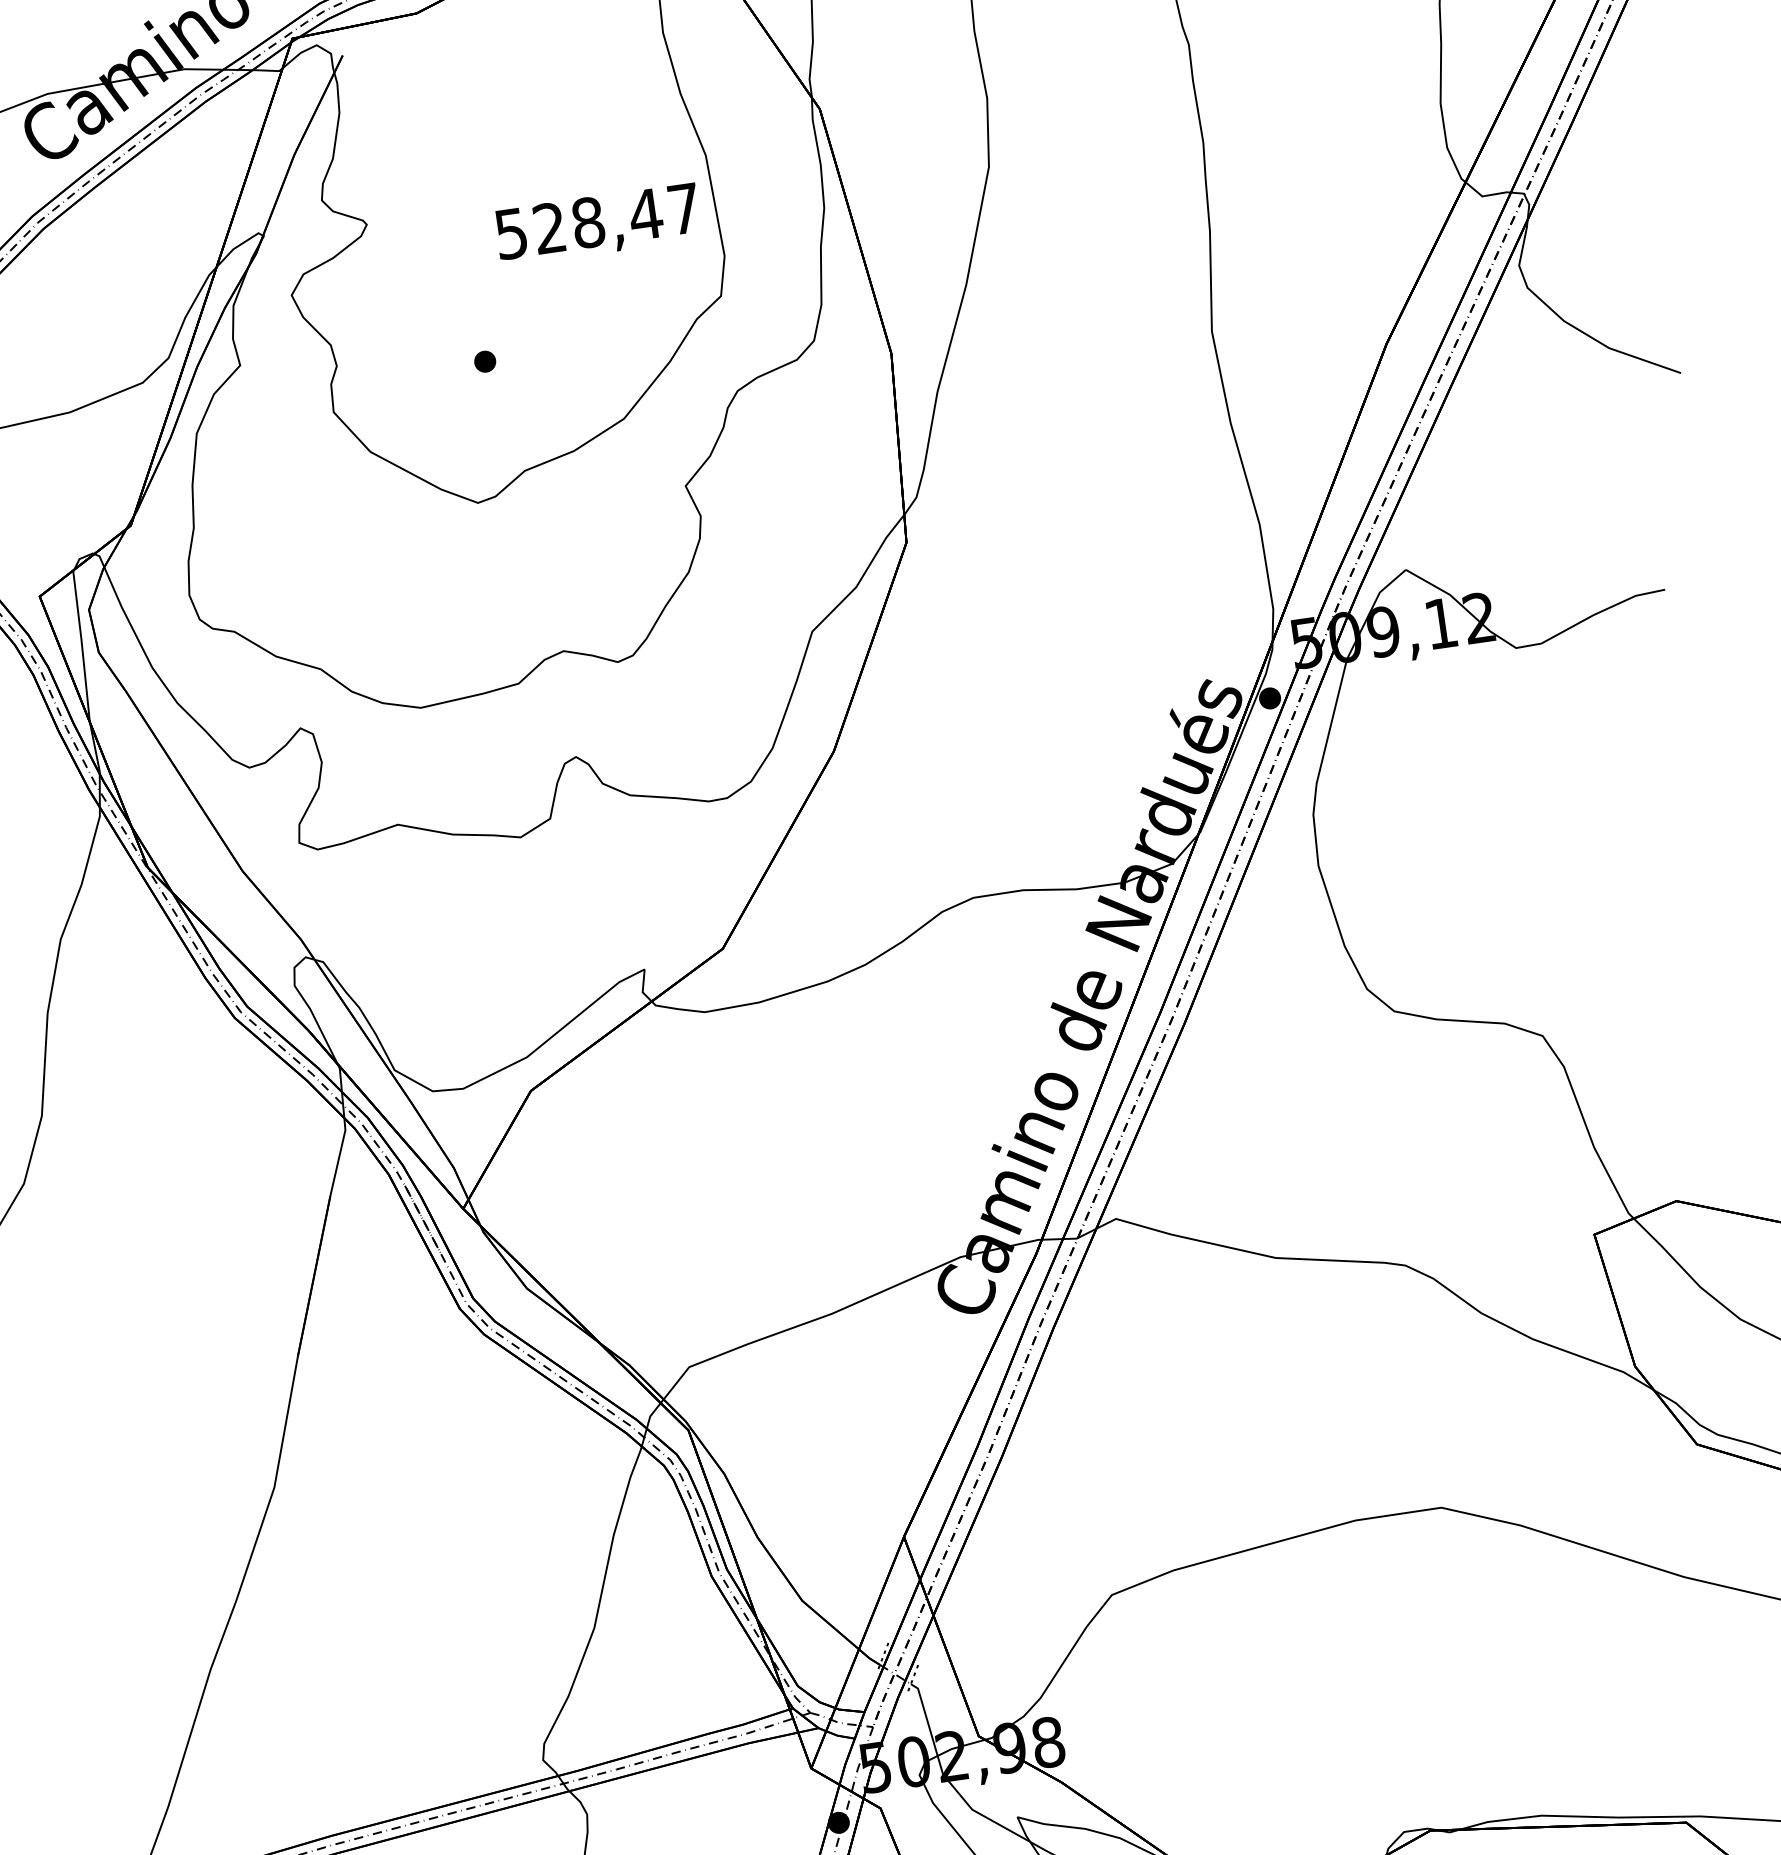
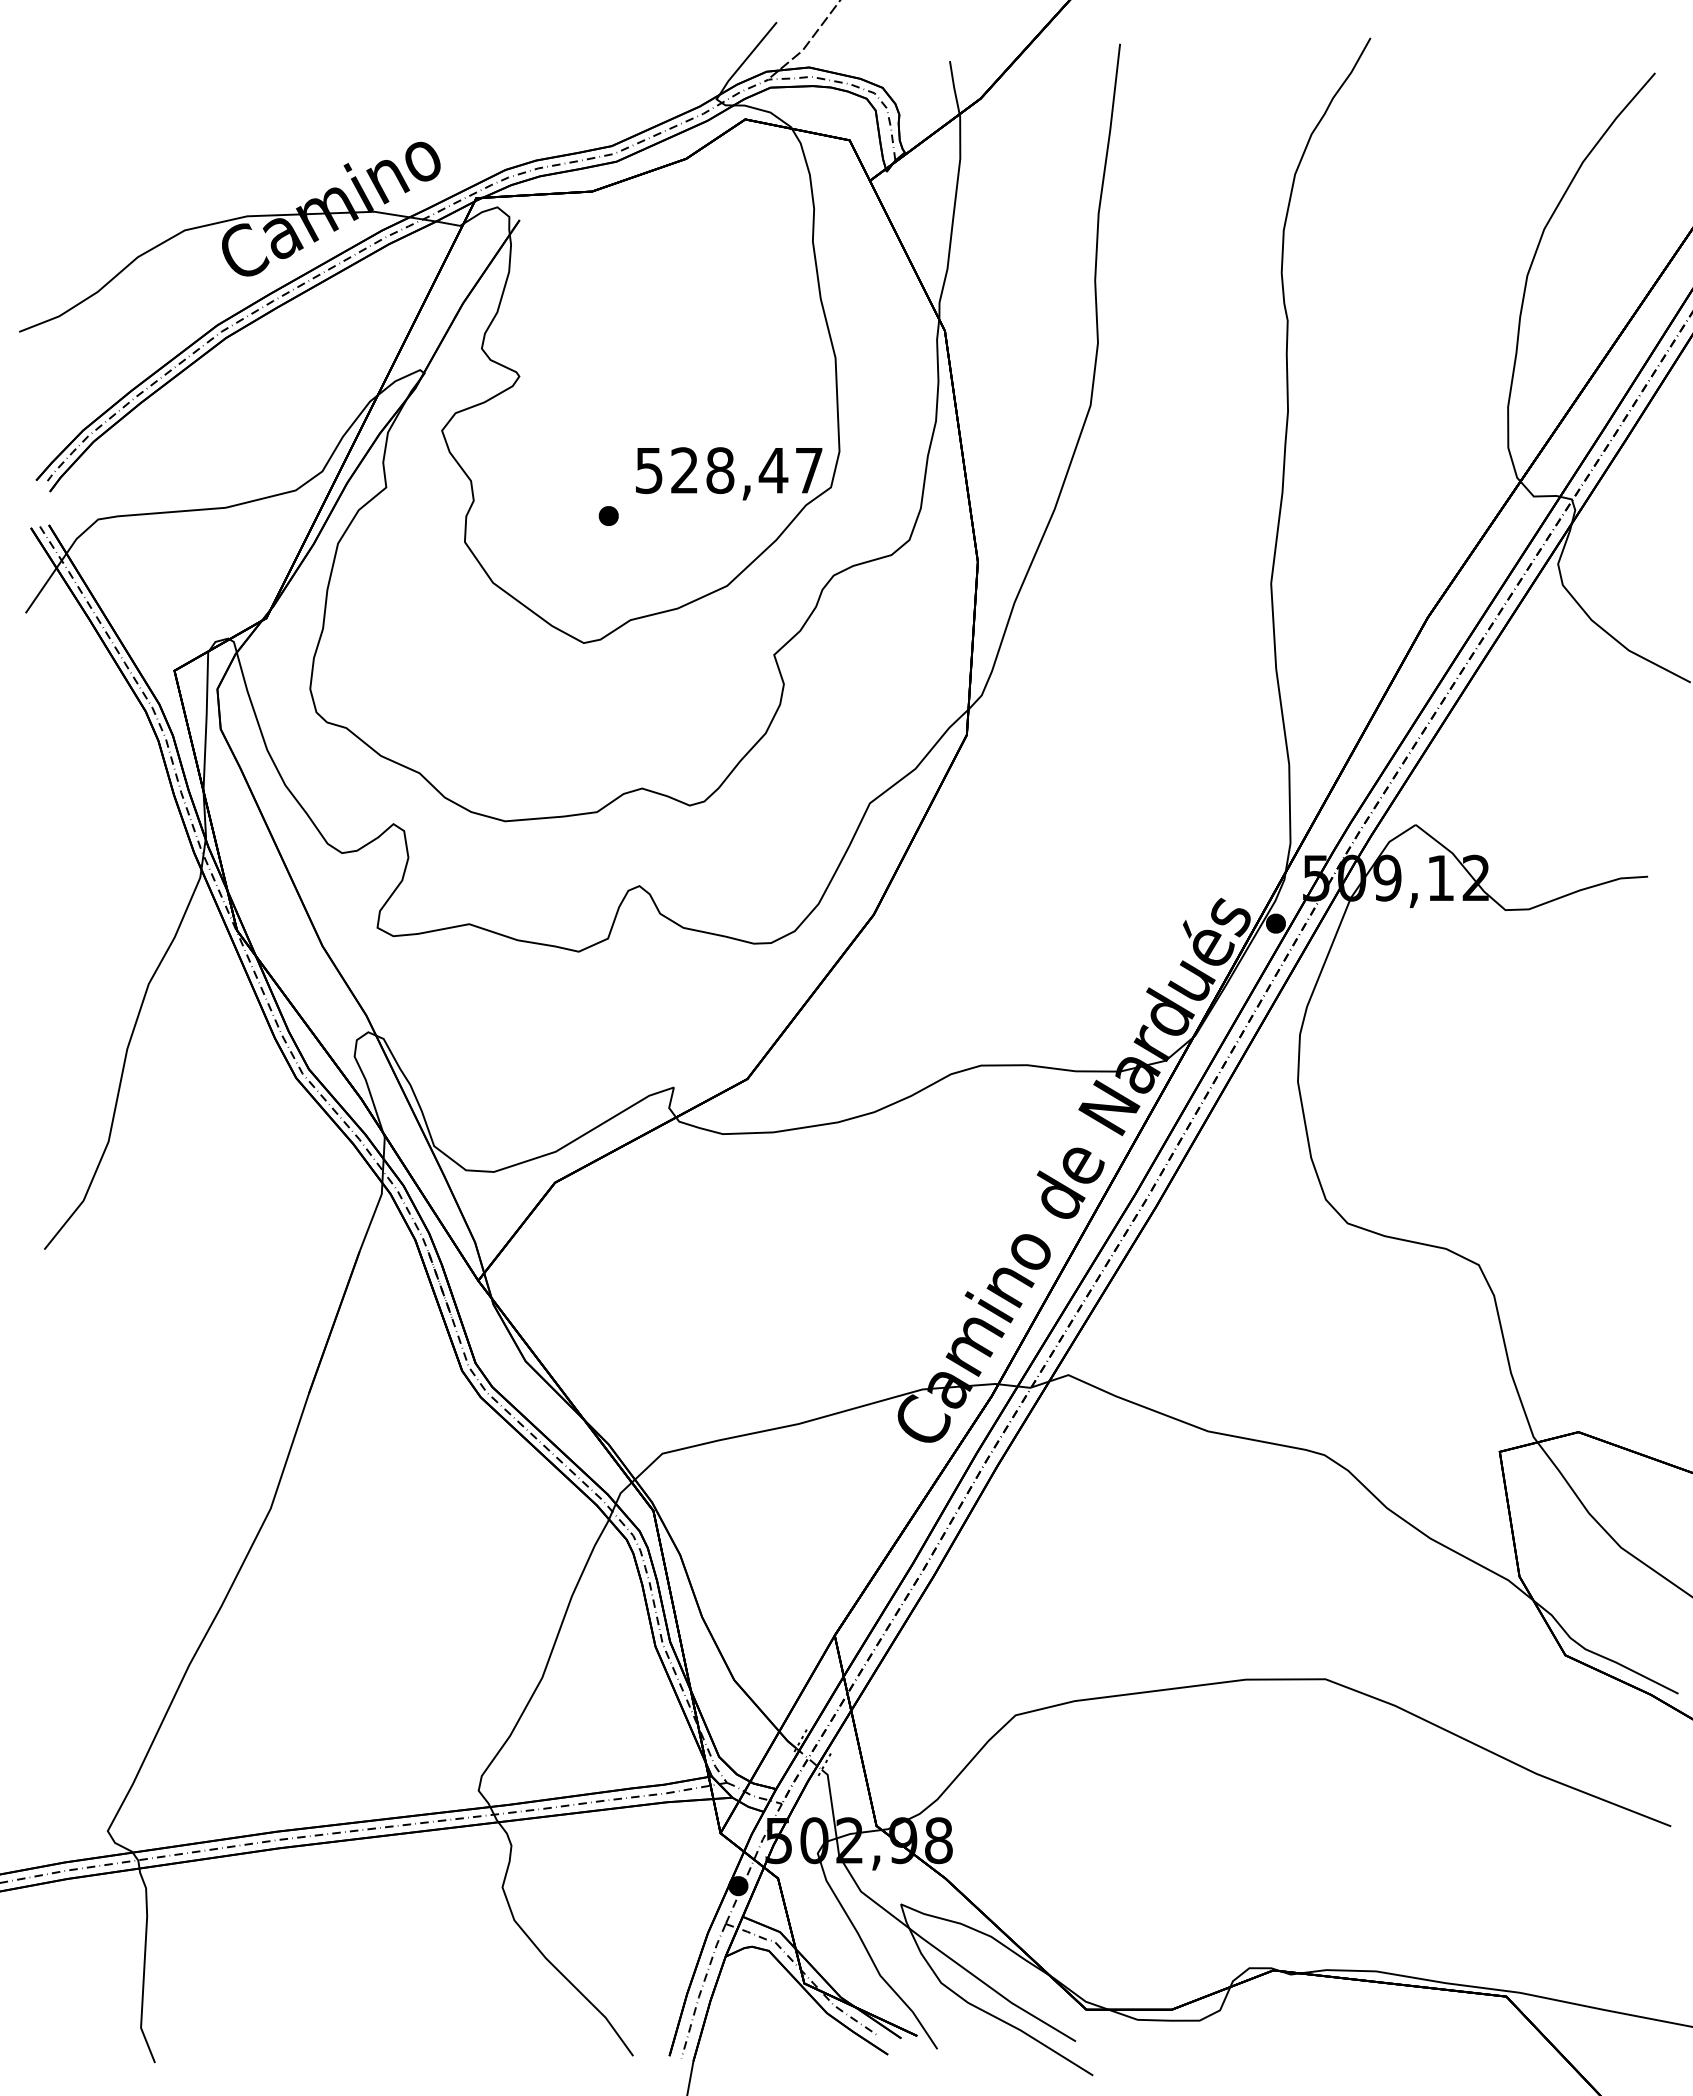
text: (598, 224) -> (729, 473), moved

